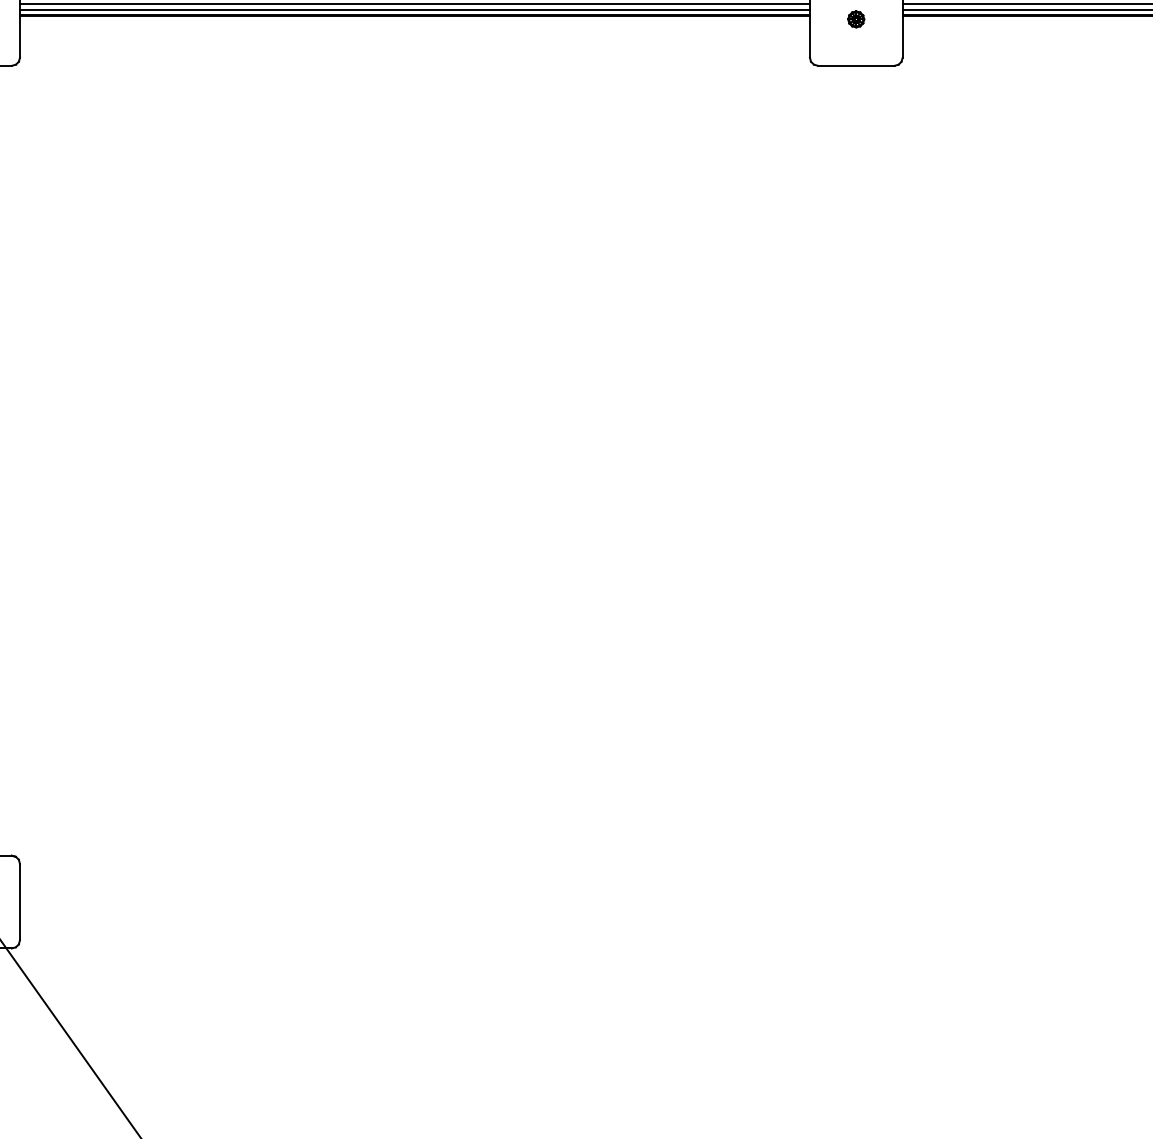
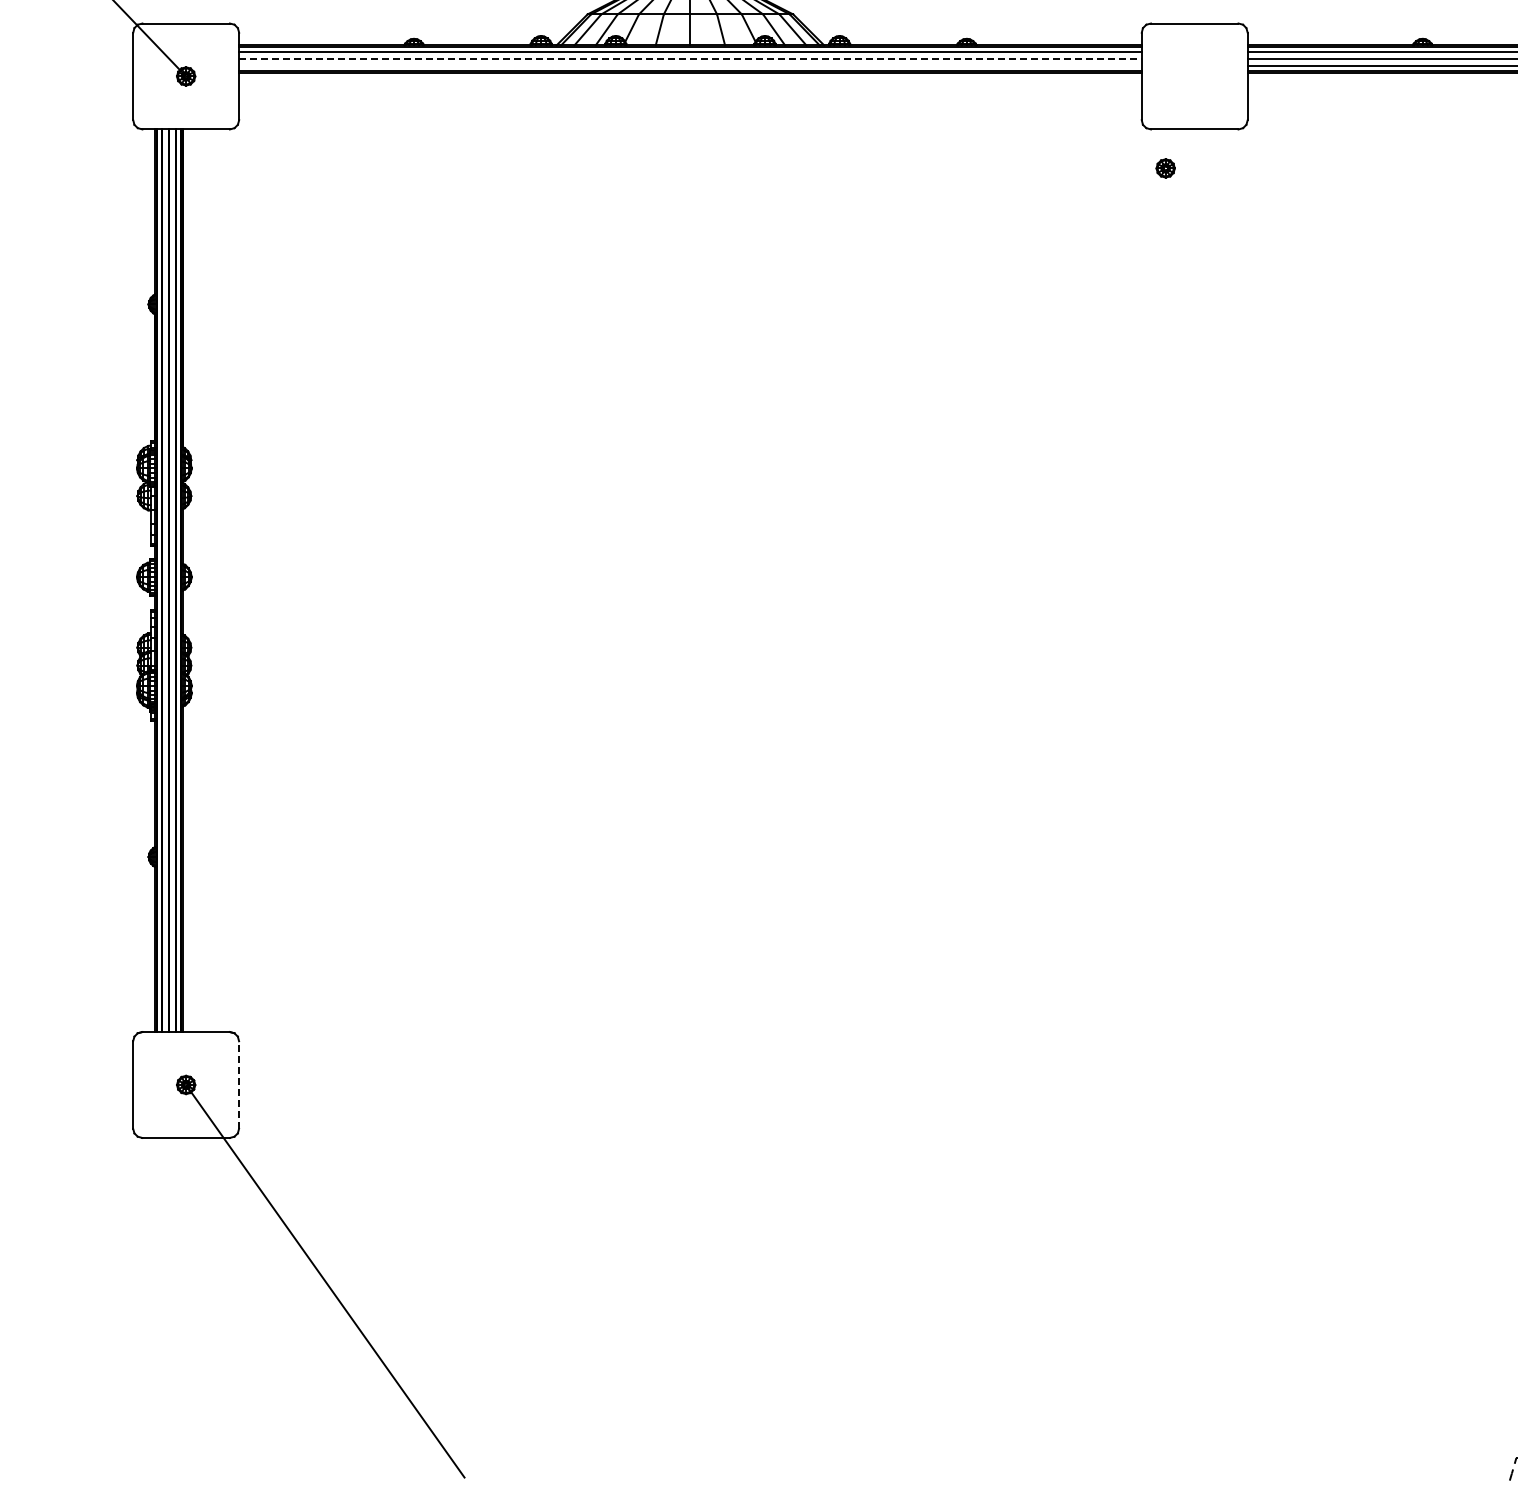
line: (415, 4) -> (690, 59), solid -> dashed
line: (415, 10) -> (690, 66), removed
part: (856, 19) -> (1165, 168), moved
line: (20, 902) -> (239, 1085), solid -> dashed

